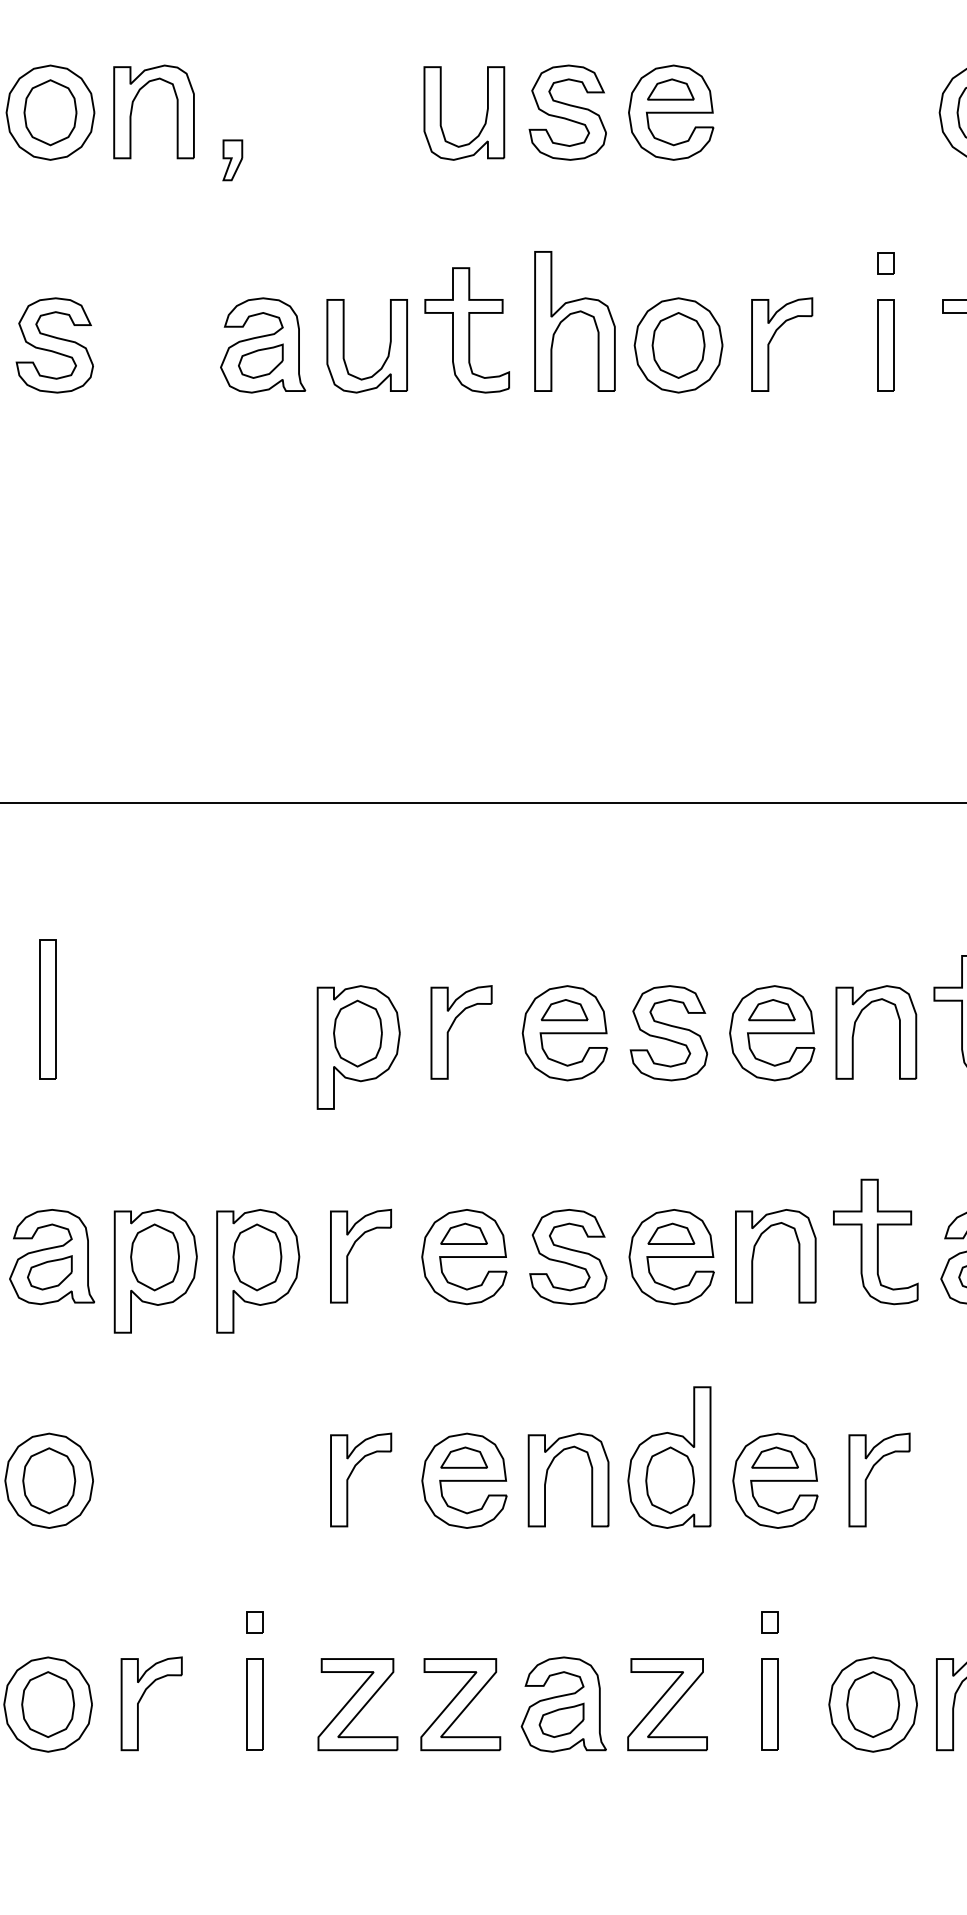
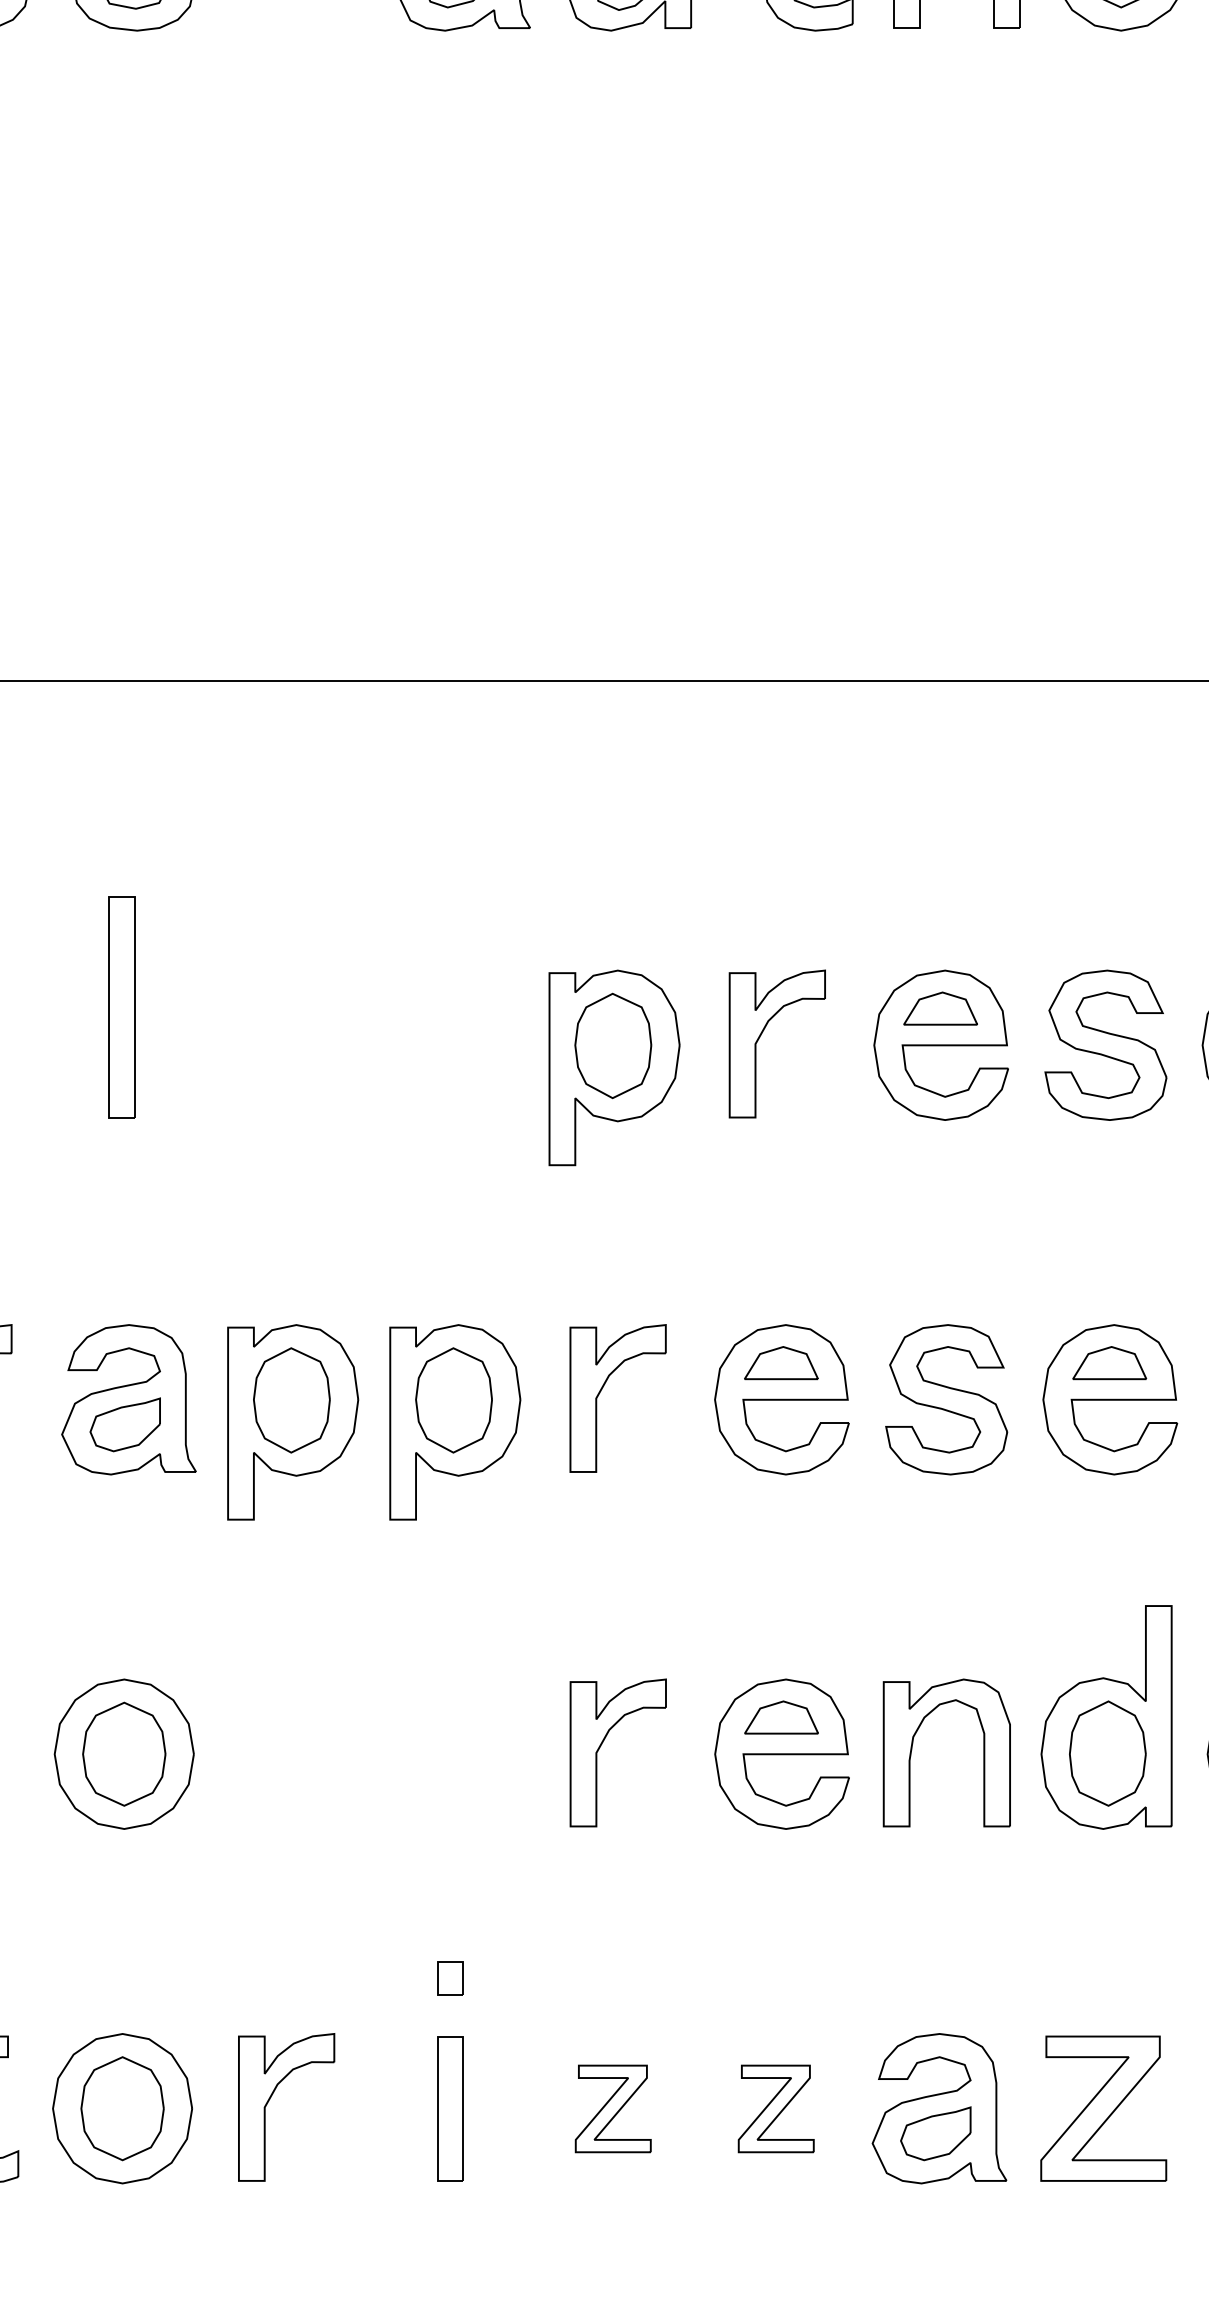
part: (357, 1704) -> (612, 2108), size x0.6
part: (460, 1704) -> (775, 2108), size x0.6

